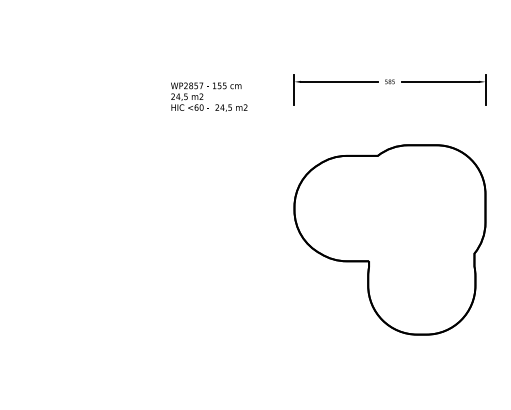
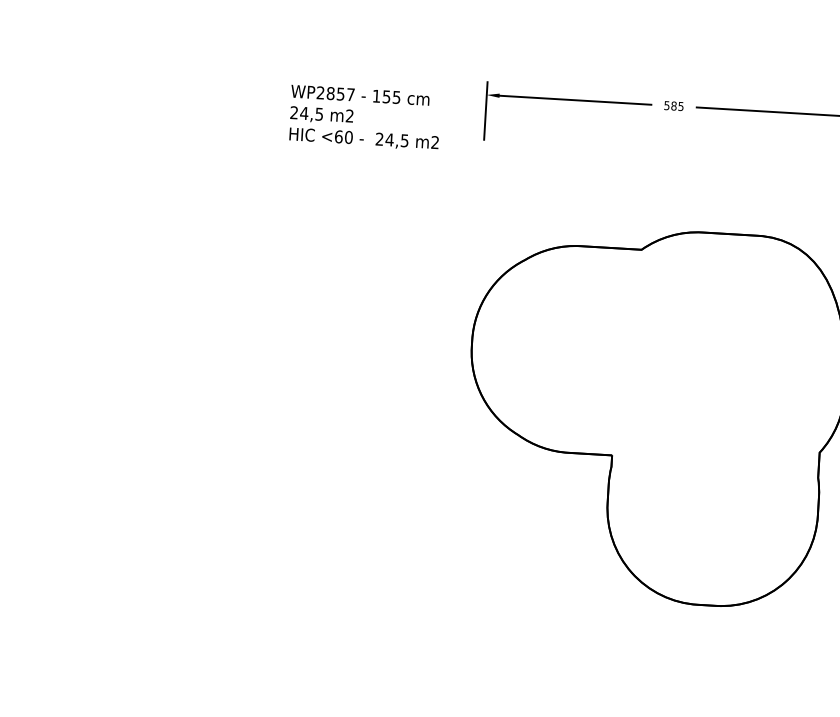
text: (209, 96) -> (365, 116), moved

